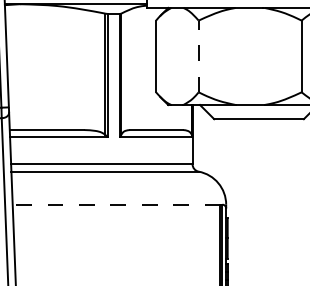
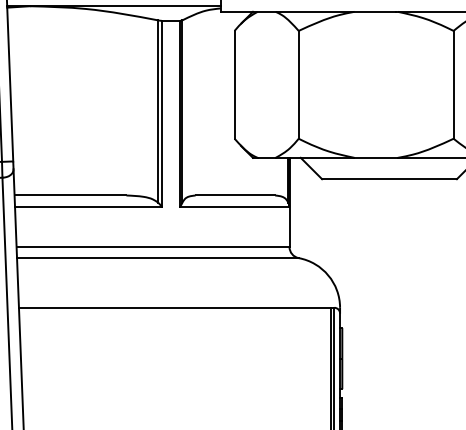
line: (198, 56) -> (298, 84), dashed -> solid
line: (116, 204) -> (175, 307), dashed -> solid

